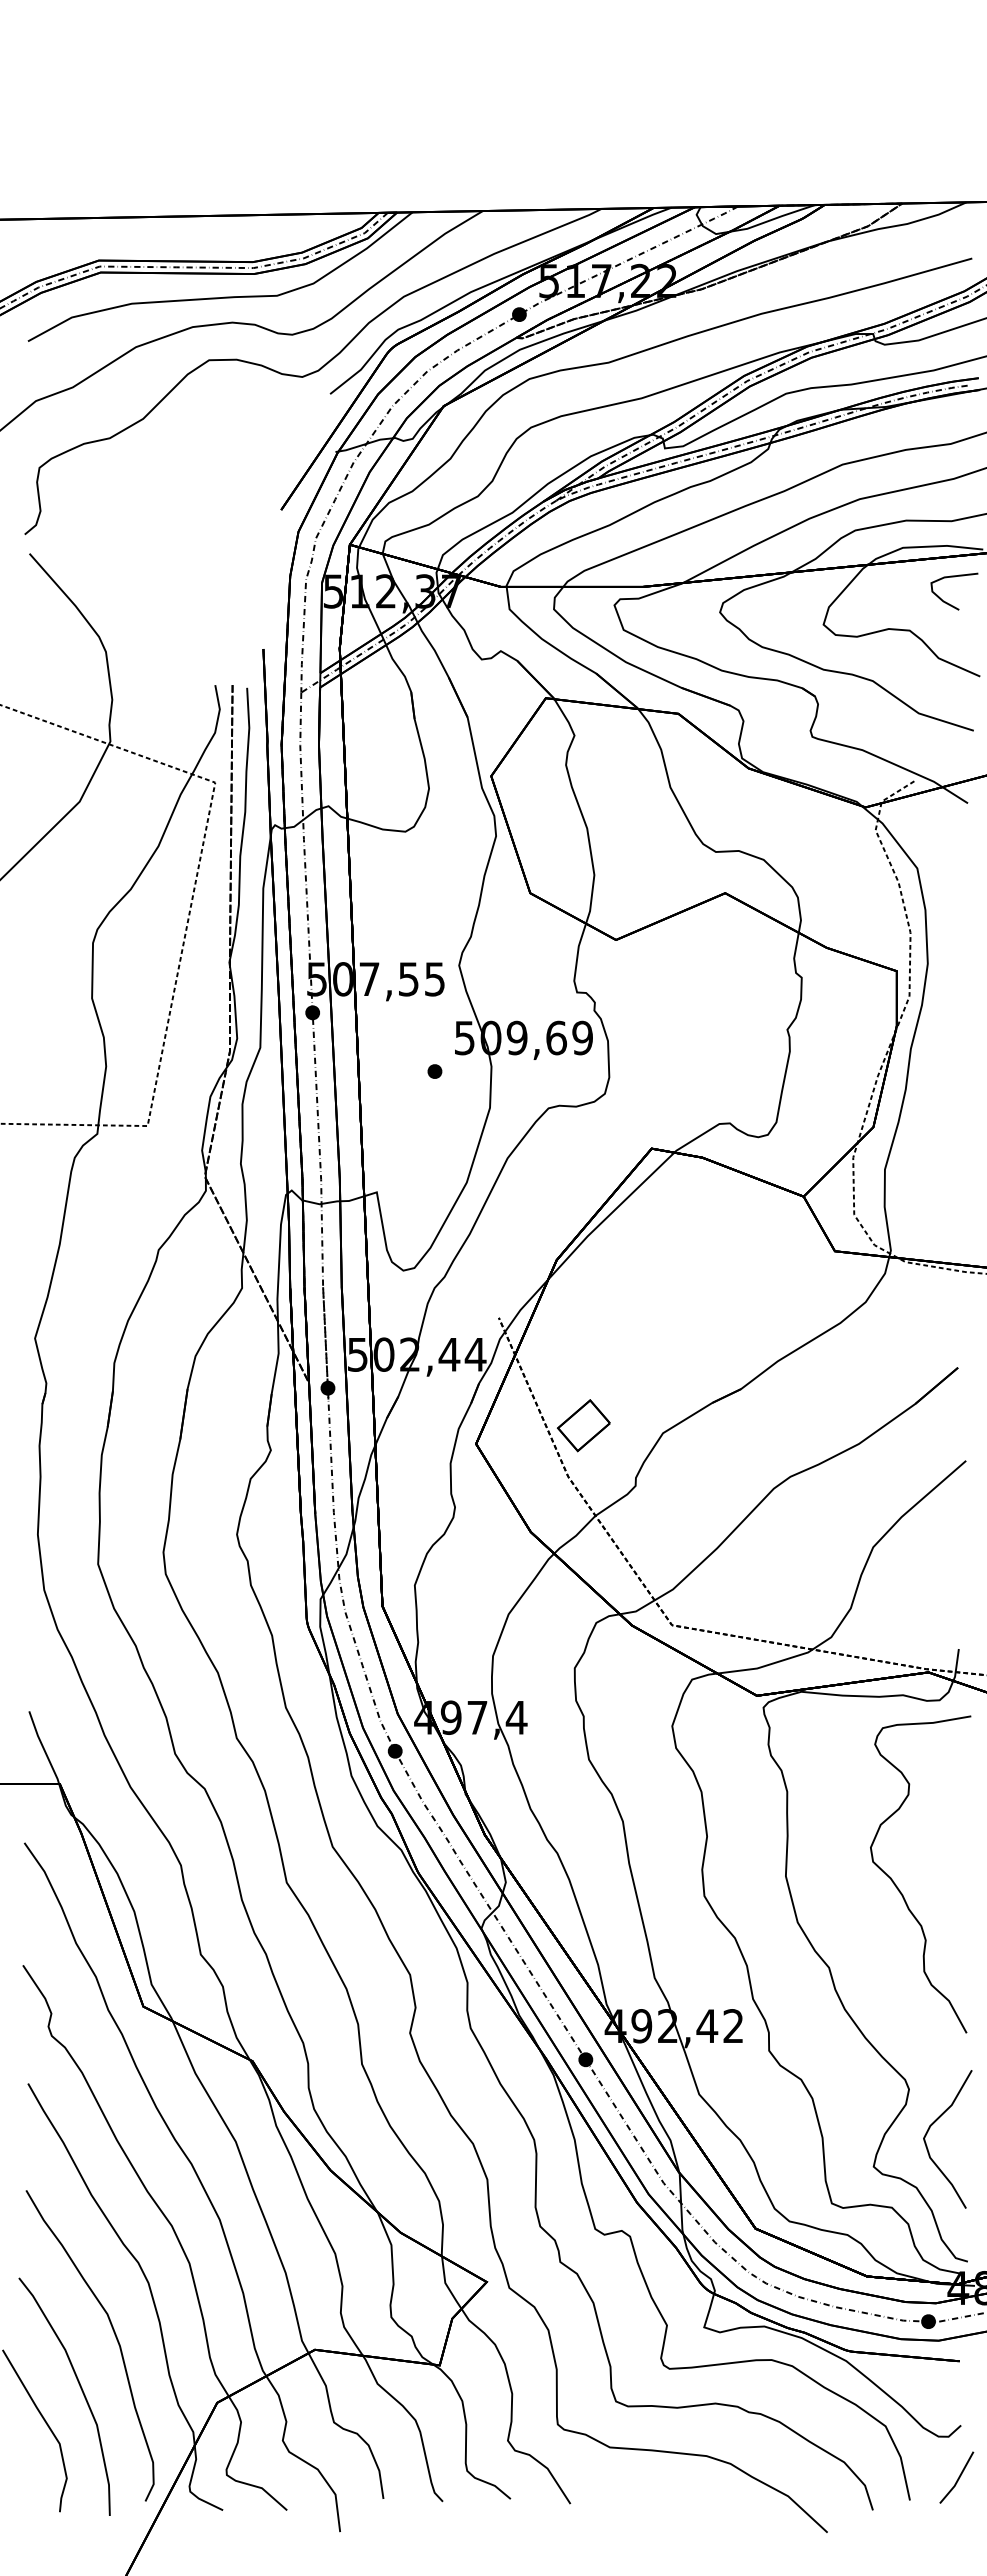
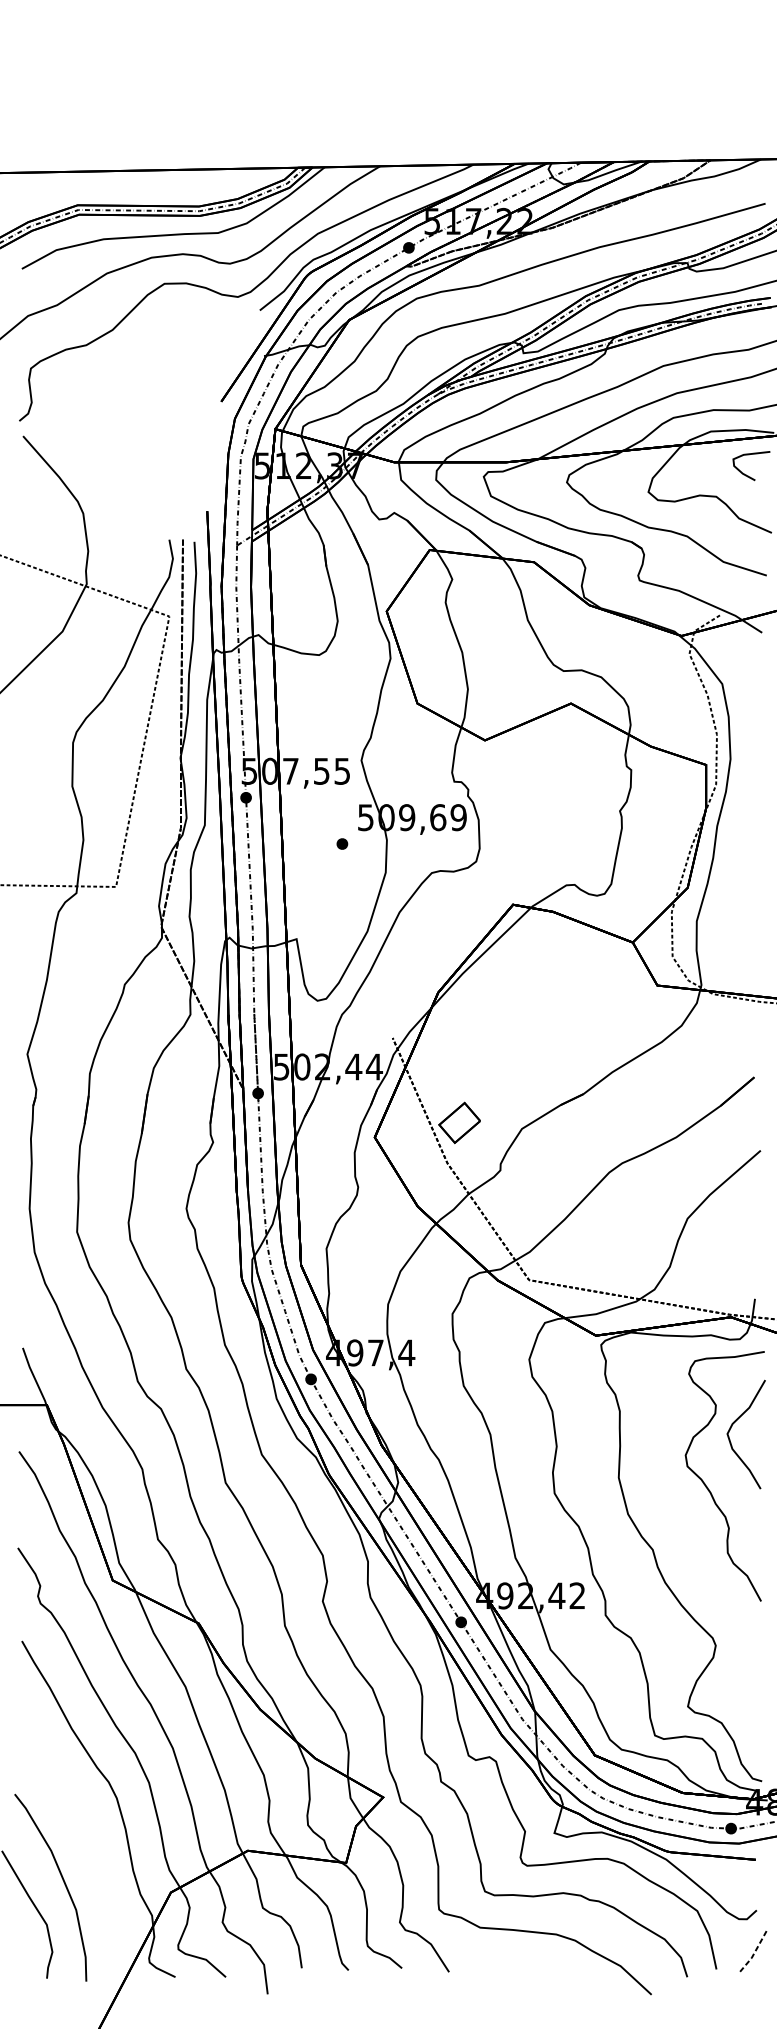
curve: (929, 2130) -> (731, 1427), moved
curve: (114, 2335) -> (89, 1839), removed
line: (958, 2479) -> (754, 1952), solid -> dashed

